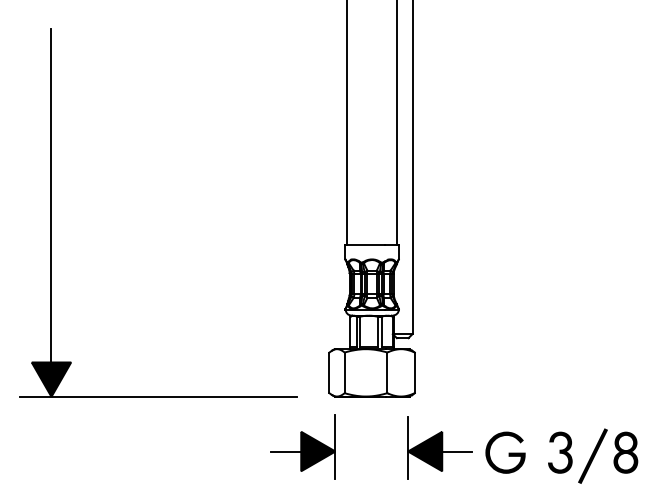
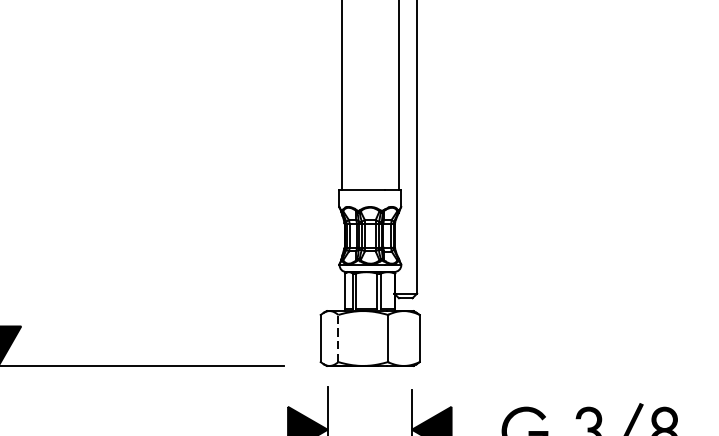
line: (344, 372) -> (338, 338), solid -> dashed
line: (286, 451) -> (270, 429), removed
line: (457, 451) -> (469, 429), removed

